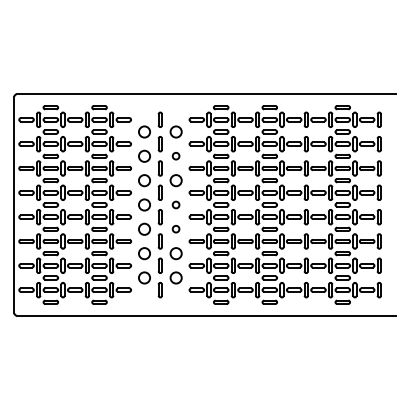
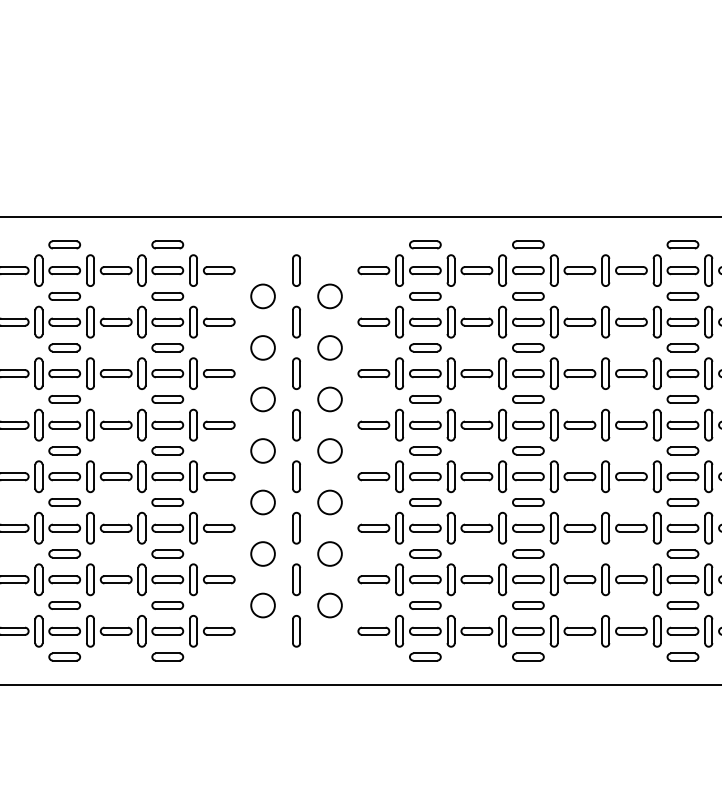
circle: (175, 155) -> (328, 346), size x1.67
circle: (175, 204) -> (328, 449), size x1.67
circle: (175, 228) -> (328, 500), size x1.67

